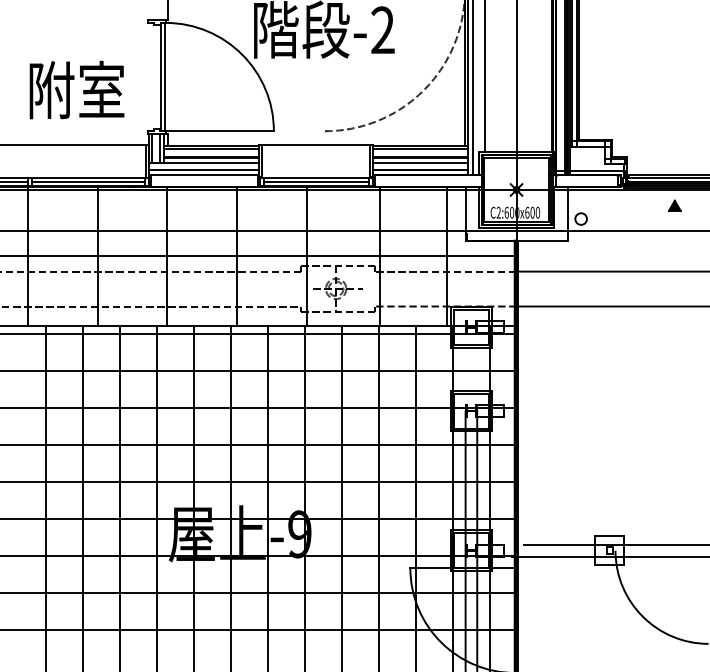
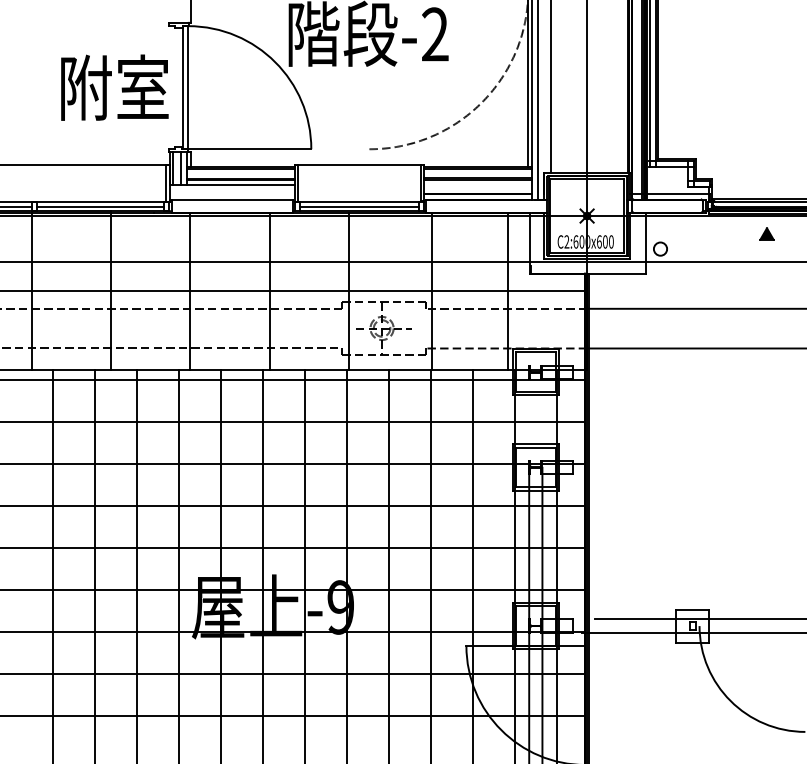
text: (76, 89) -> (114, 87), moved
line: (420, 162) -> (477, 184), removed
line: (204, 170) -> (232, 193), removed

